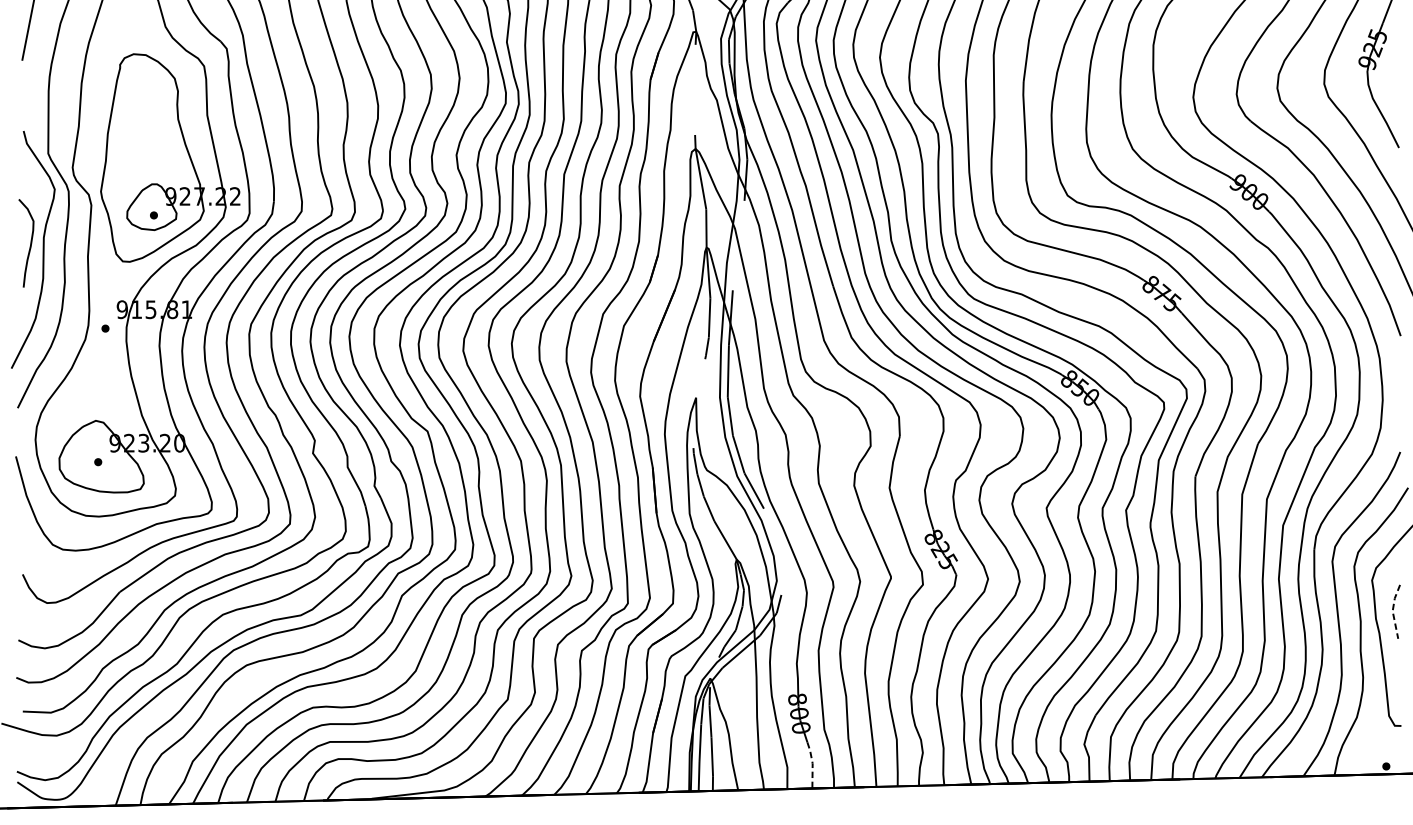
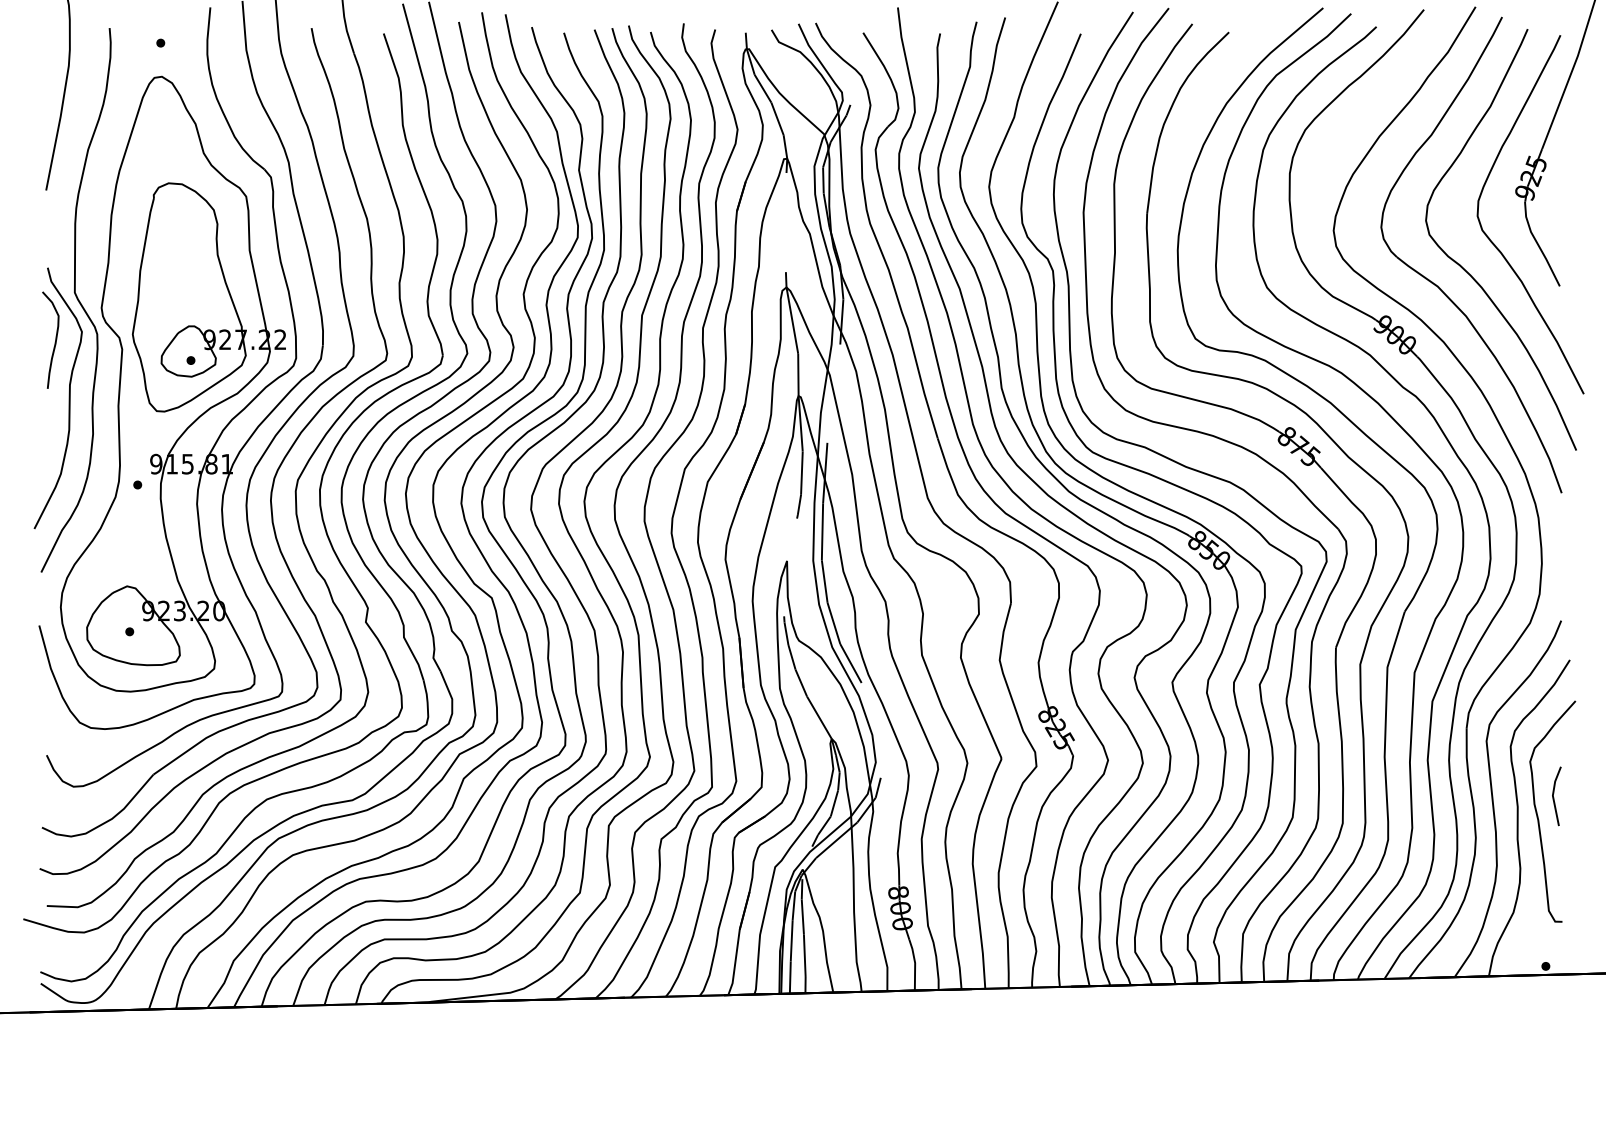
curve: (30, 242) -> (55, 339), moved
line: (1392, 611) -> (1552, 795), dashed -> solid
line: (812, 764) -> (915, 964), dashed -> solid

